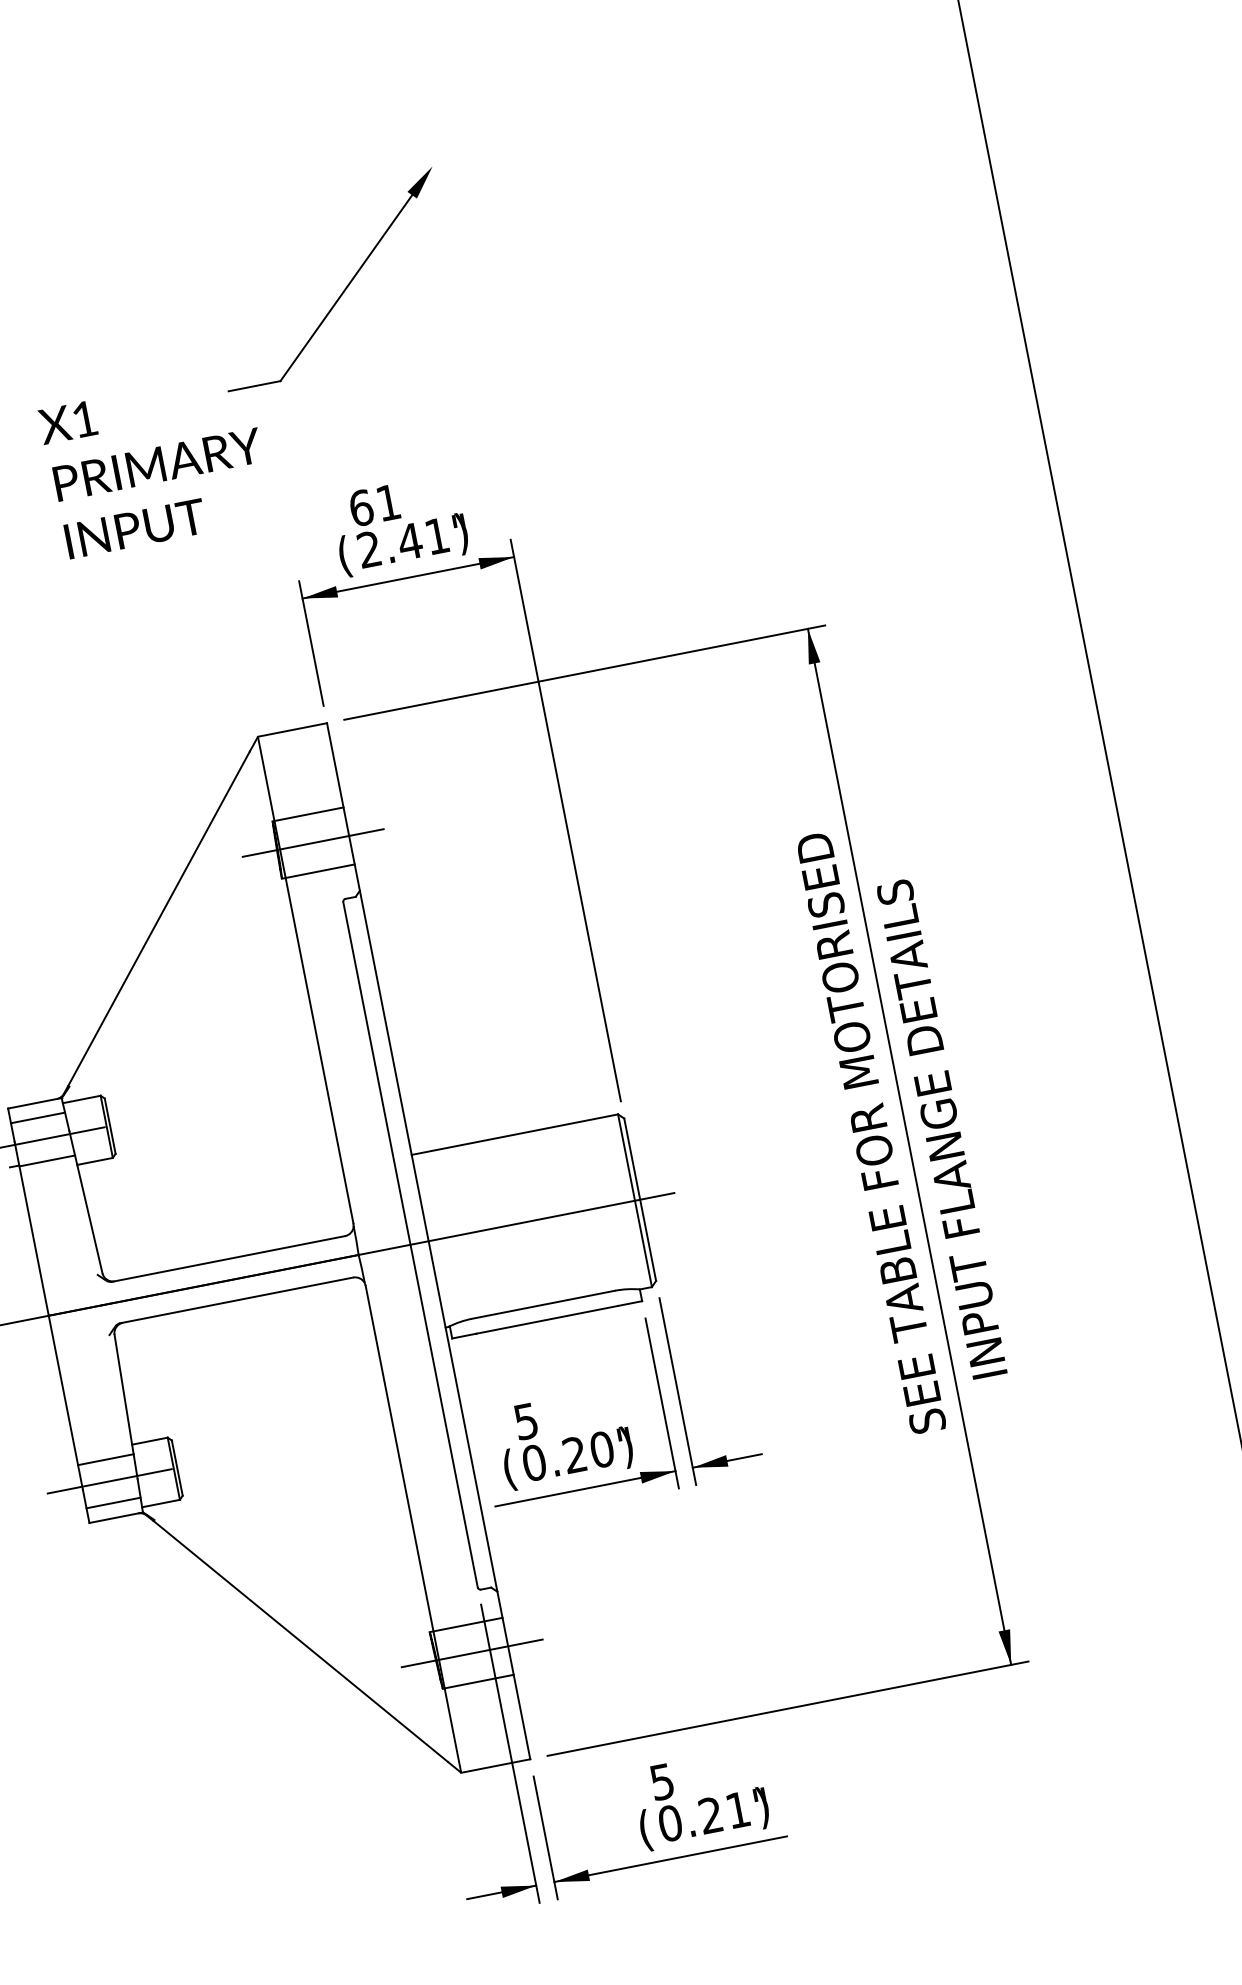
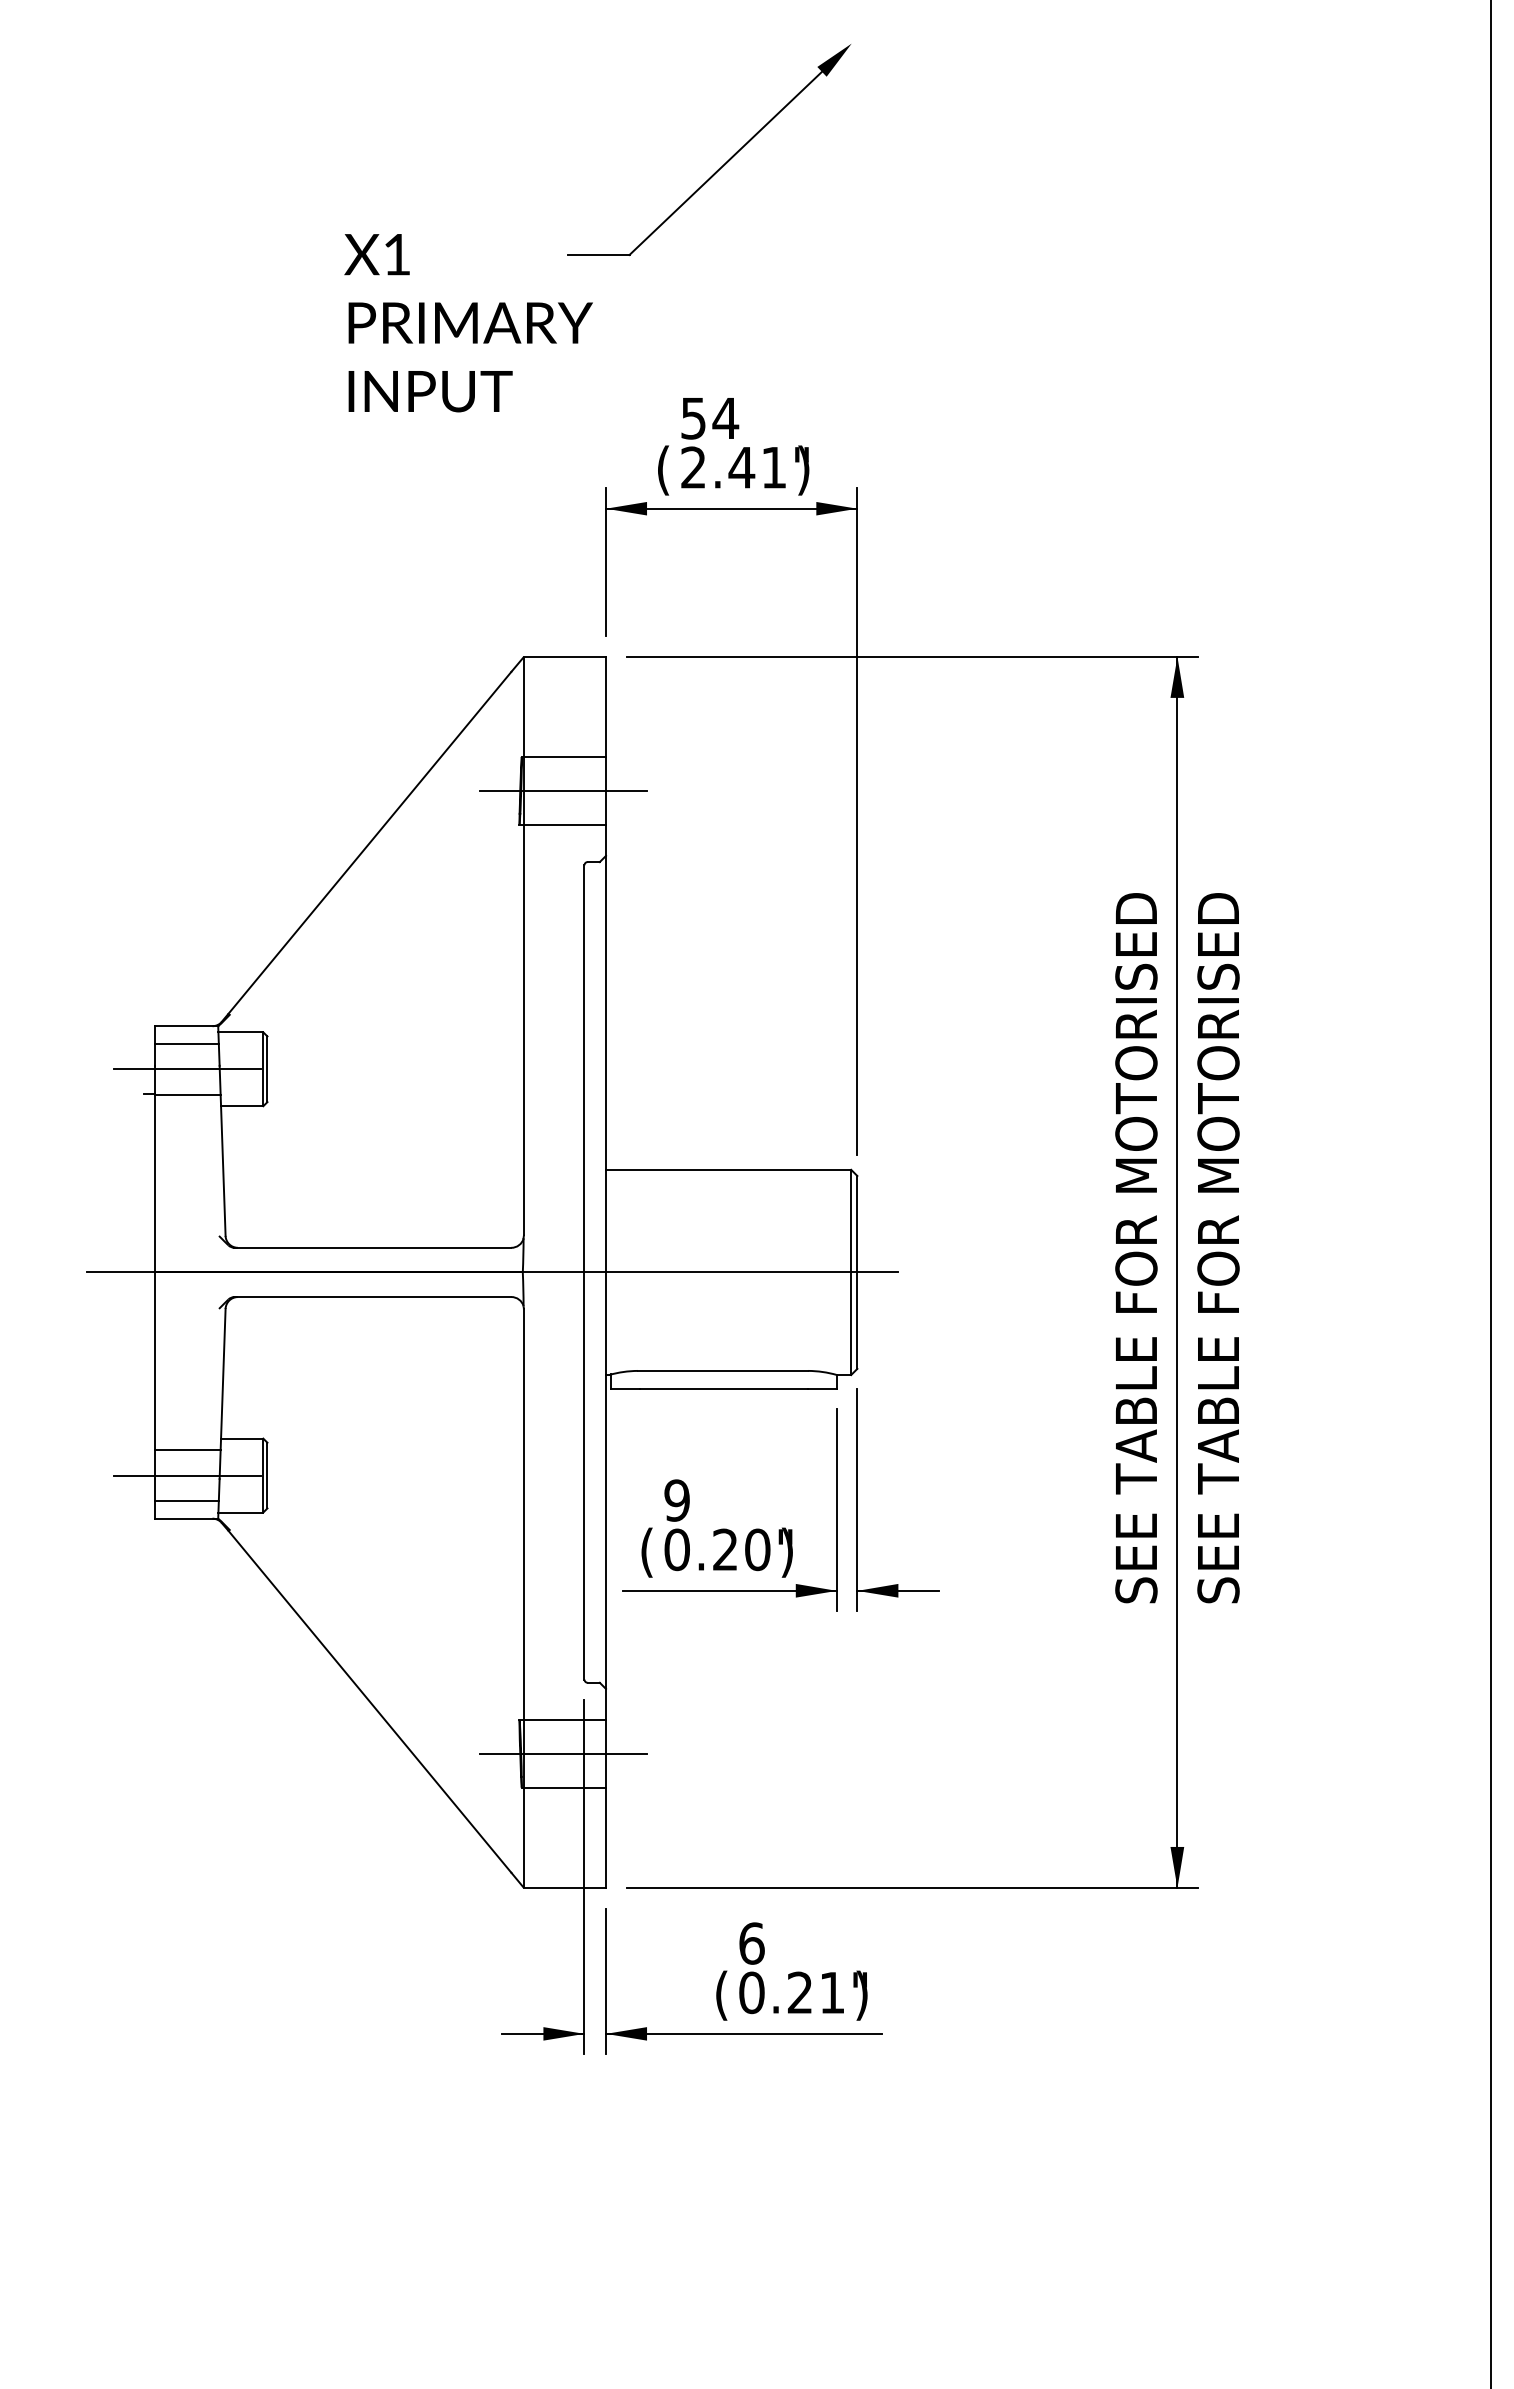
text: (375, 505) -> (710, 418), 61 -> 54
text: (940, 1119) -> (1218, 1248), INPUT FLANGE DETAILS -> SEE TABLE FOR MOTORISED
text: (525, 1421) -> (676, 1500), 5 -> 9
text: (661, 1781) -> (751, 1943), 5 -> 6

